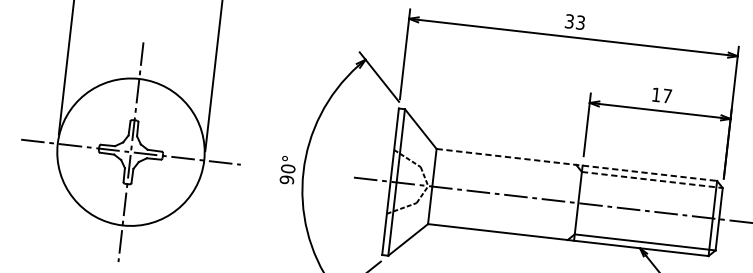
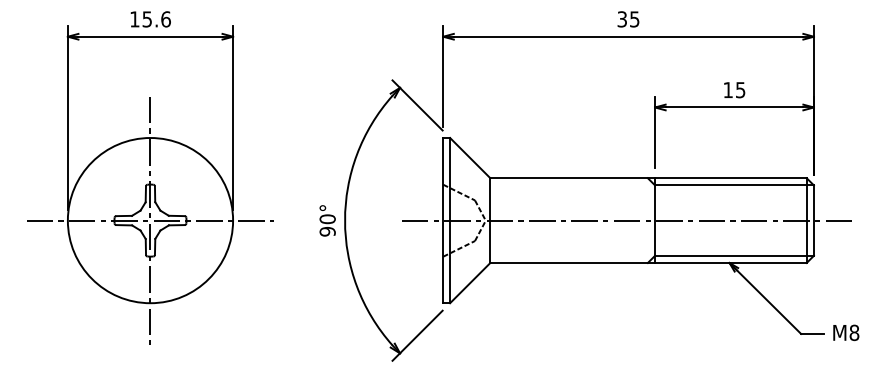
text: (580, 21) -> (634, 18), 33 -> 35
text: (667, 96) -> (740, 90), 17 -> 15
line: (577, 165) -> (649, 178), dashed -> solid
line: (653, 180) -> (735, 185), dashed -> solid

